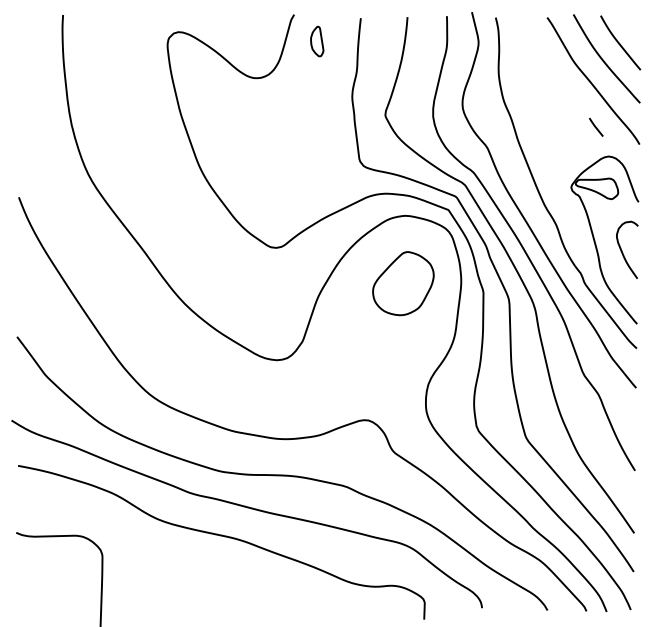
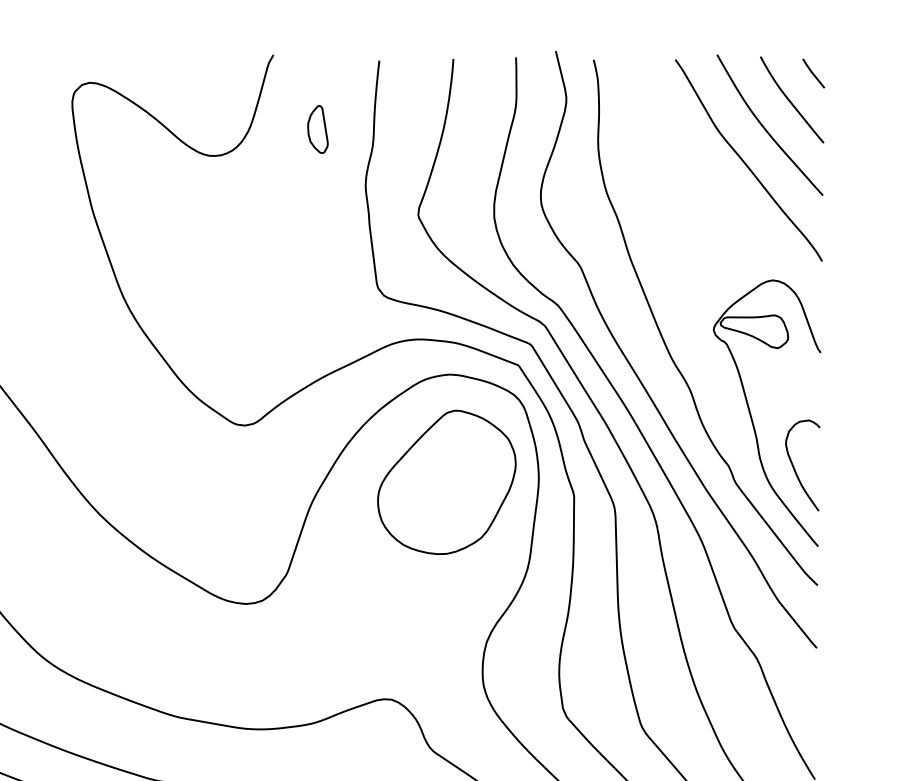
part: (317, 41) -> (318, 129), moved
line: (596, 126) -> (814, 72), moved
curve: (623, 252) -> (796, 469), moved
part: (403, 283) -> (447, 482), size x1.43

